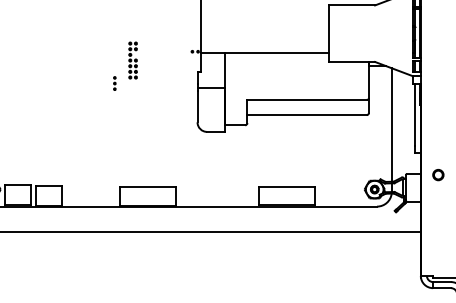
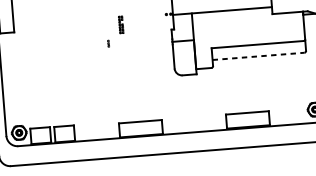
part: (132, 60) -> (120, 24), size x0.6
part: (114, 83) -> (108, 43), size x0.6
line: (307, 115) -> (258, 56), solid -> dashed

